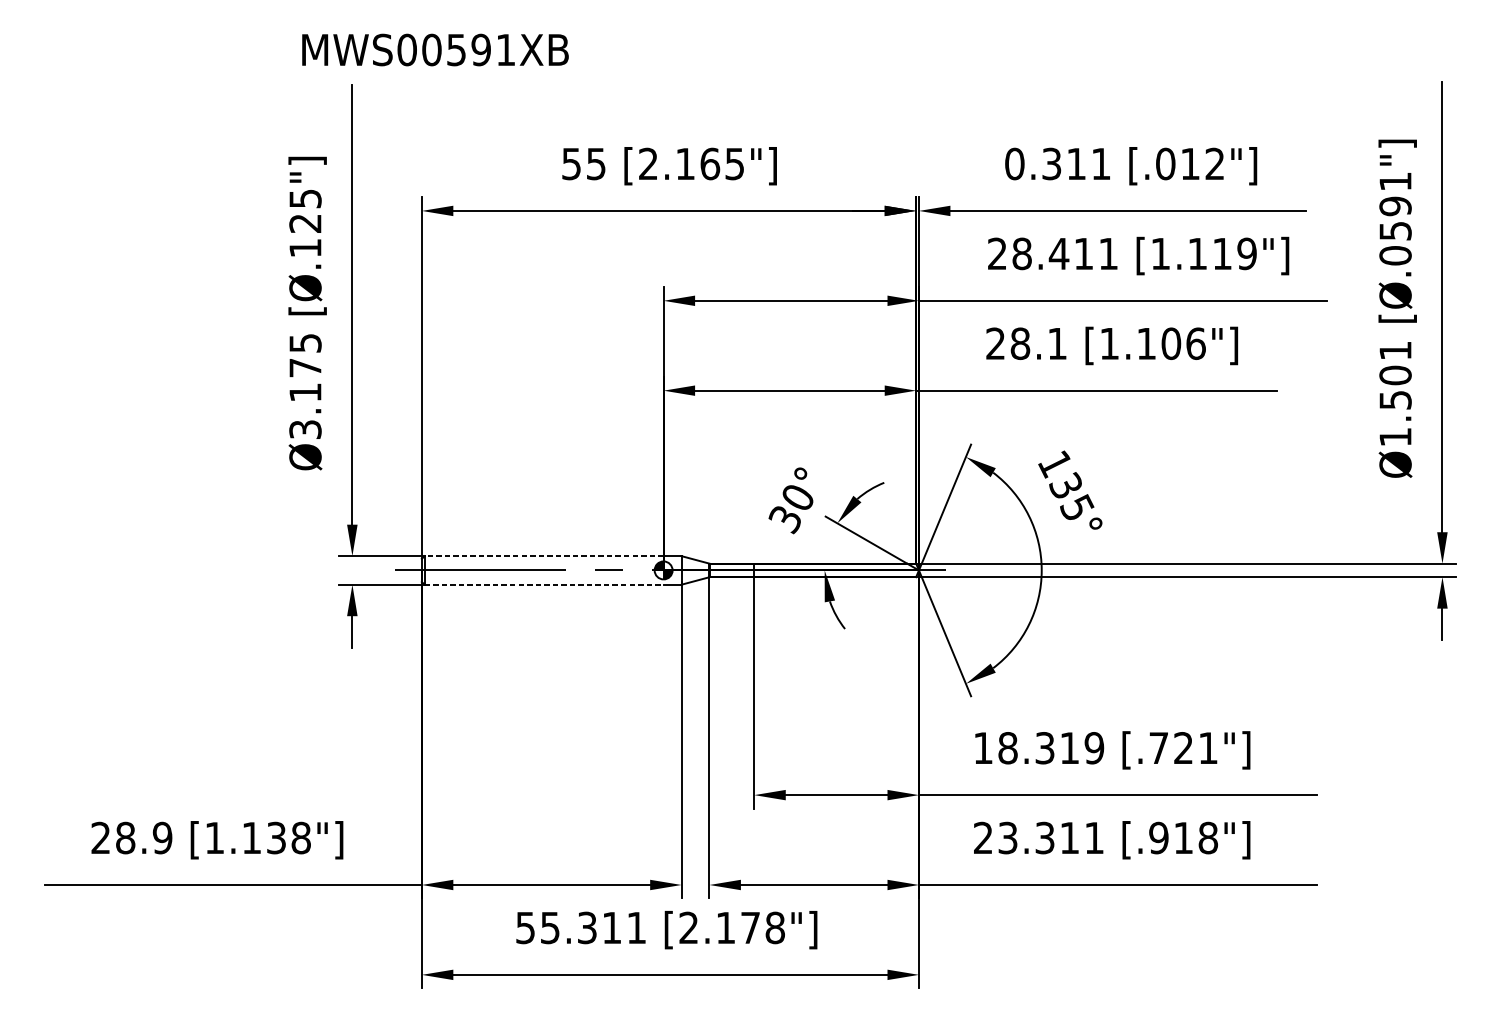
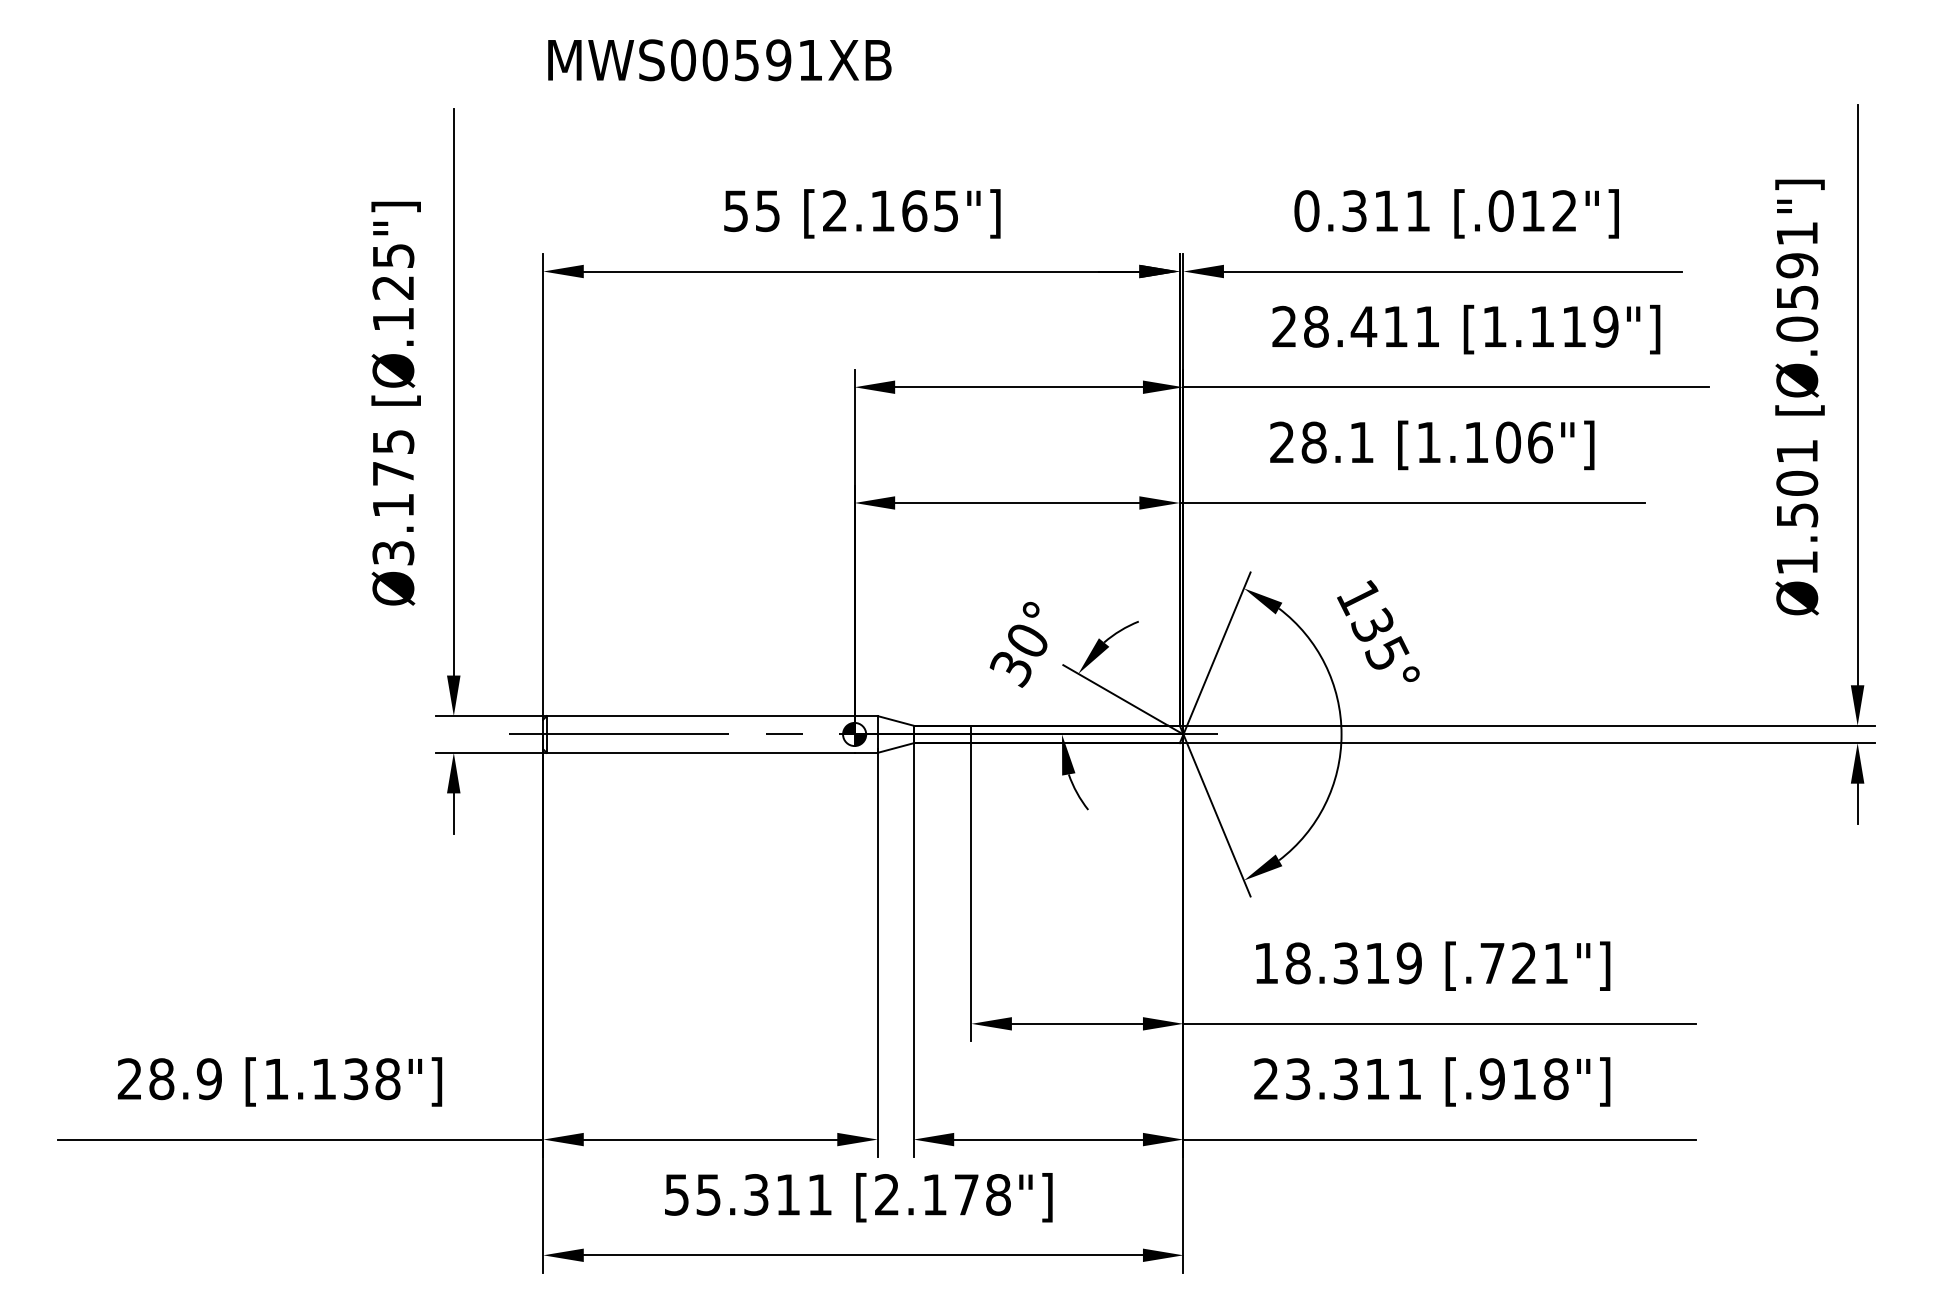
text: (435, 50) -> (719, 60), moved
line: (543, 556) -> (700, 716), dashed -> solid
line: (543, 584) -> (700, 752), dashed -> solid

